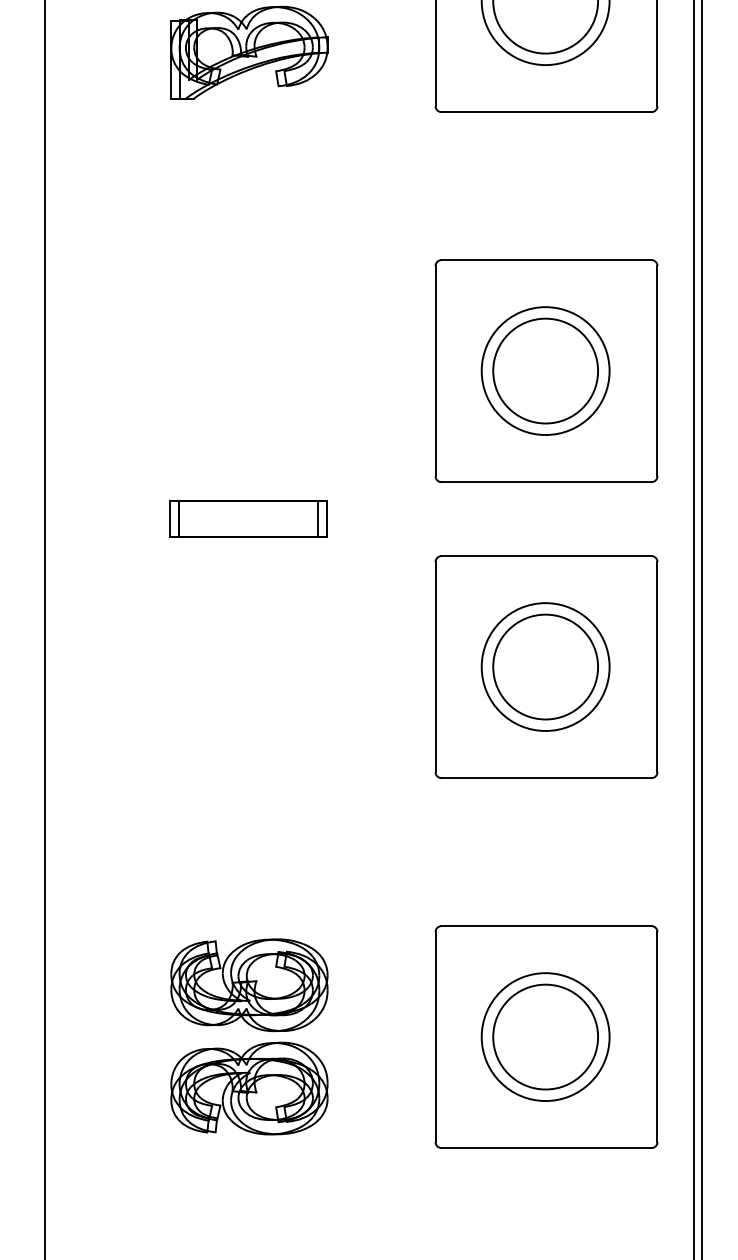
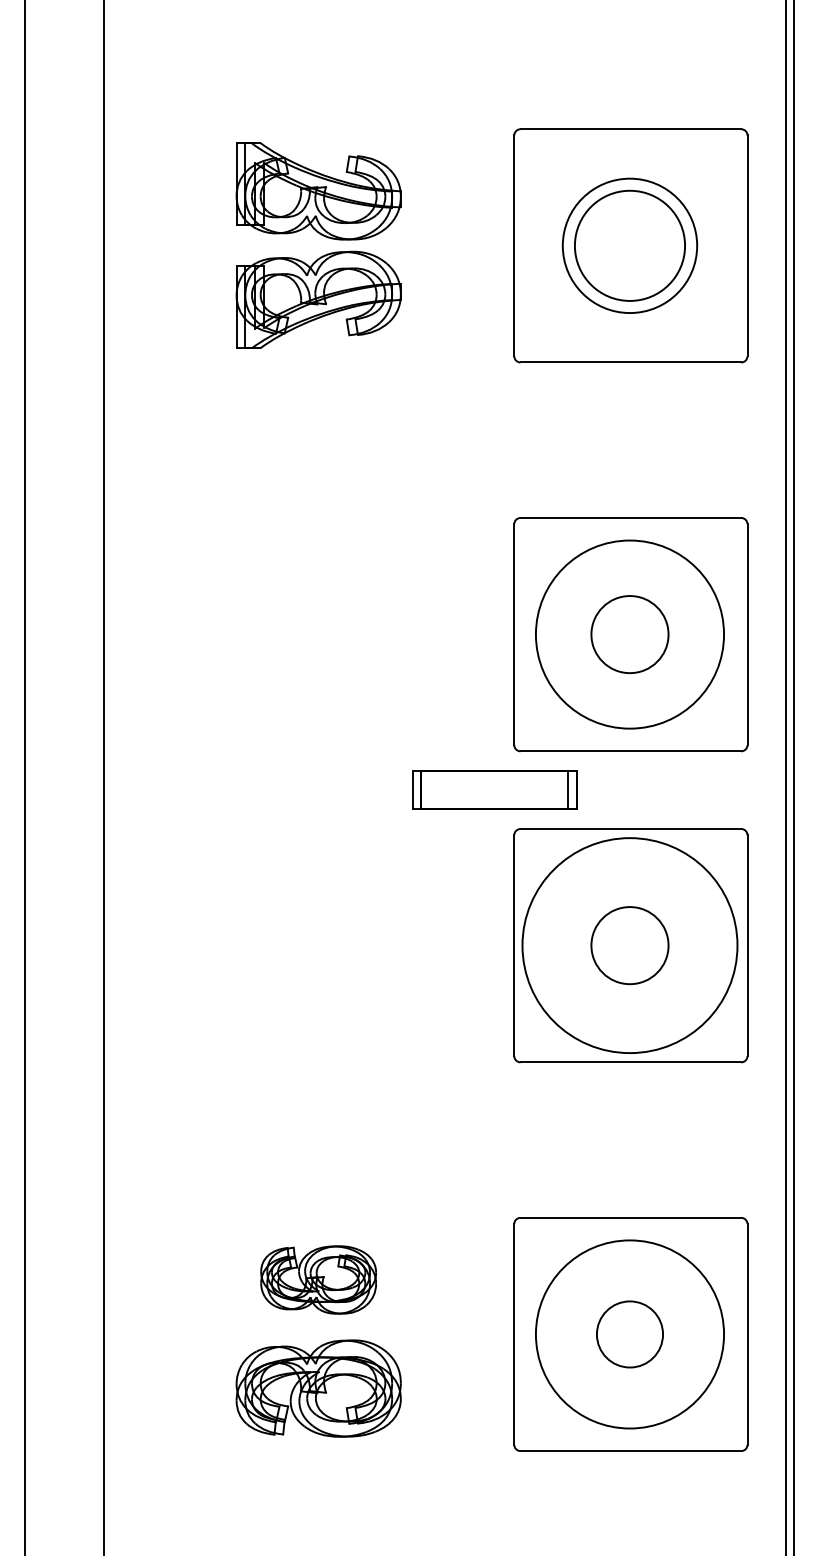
circle: (545, 371) -> (629, 634), size x0.7
circle: (545, 371) -> (629, 634), size x1.4
part: (248, 518) -> (494, 789), moved
circle: (545, 666) -> (629, 945), size x0.7
circle: (545, 666) -> (629, 945), size x1.6
part: (249, 984) -> (318, 1279), size x0.7
circle: (545, 1037) -> (629, 1334), size x0.6
circle: (545, 1037) -> (629, 1334), size x1.4

